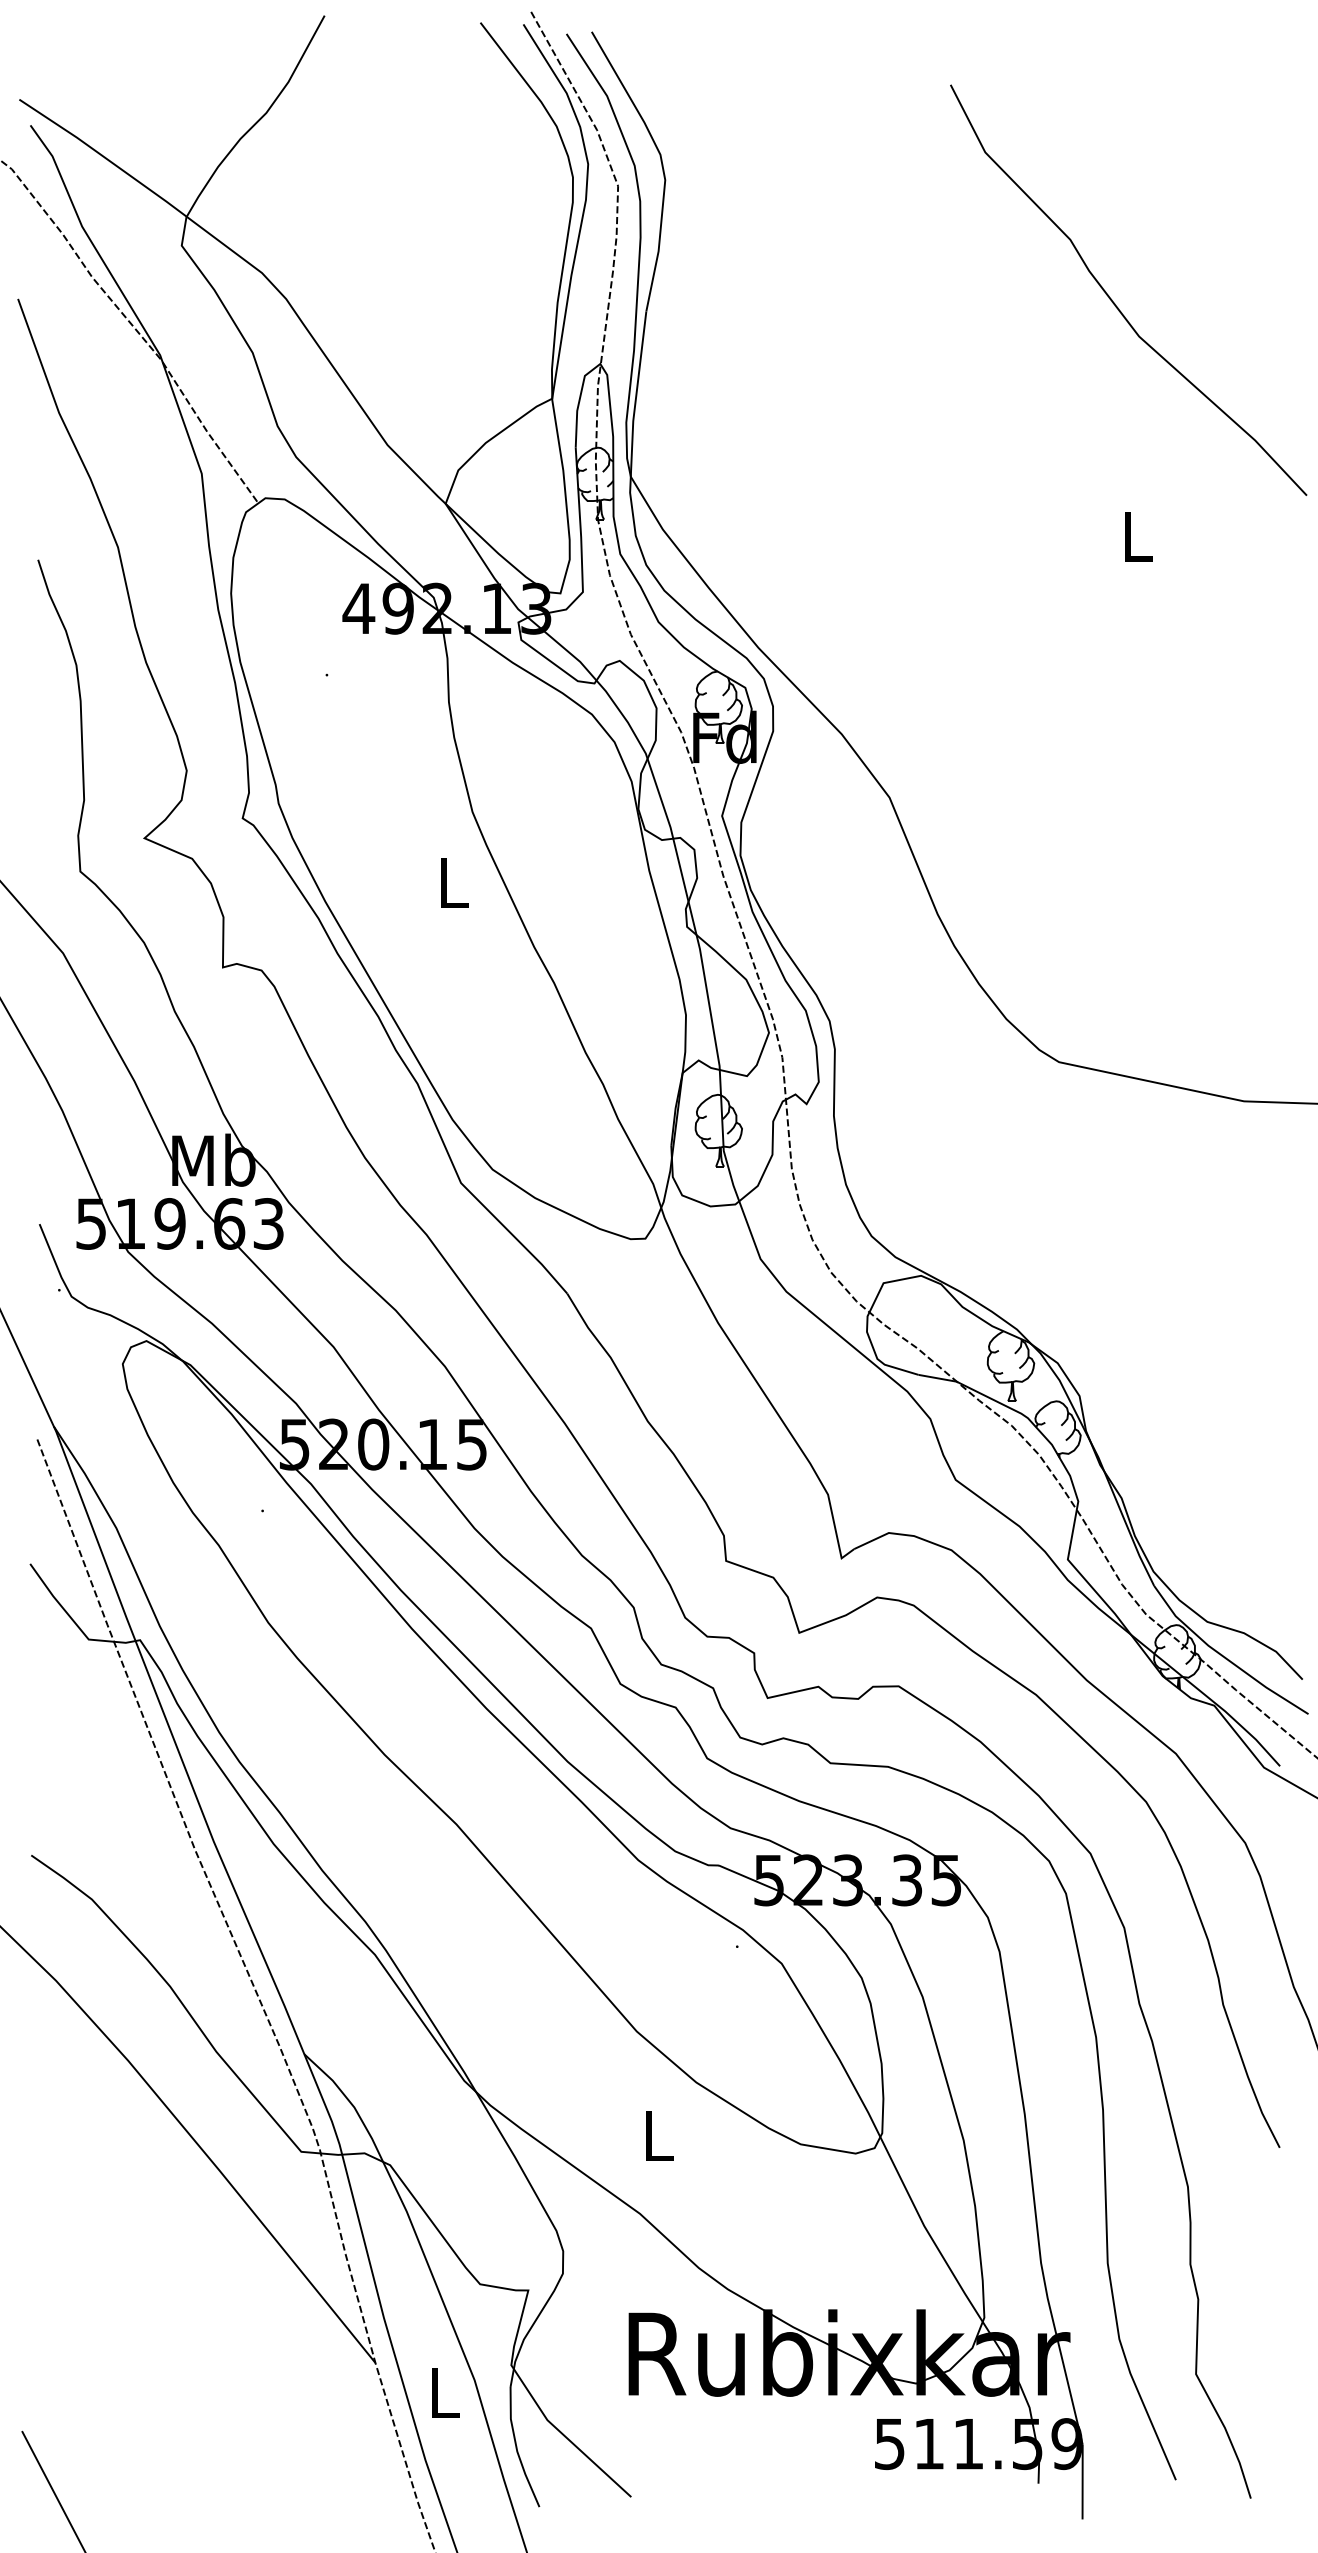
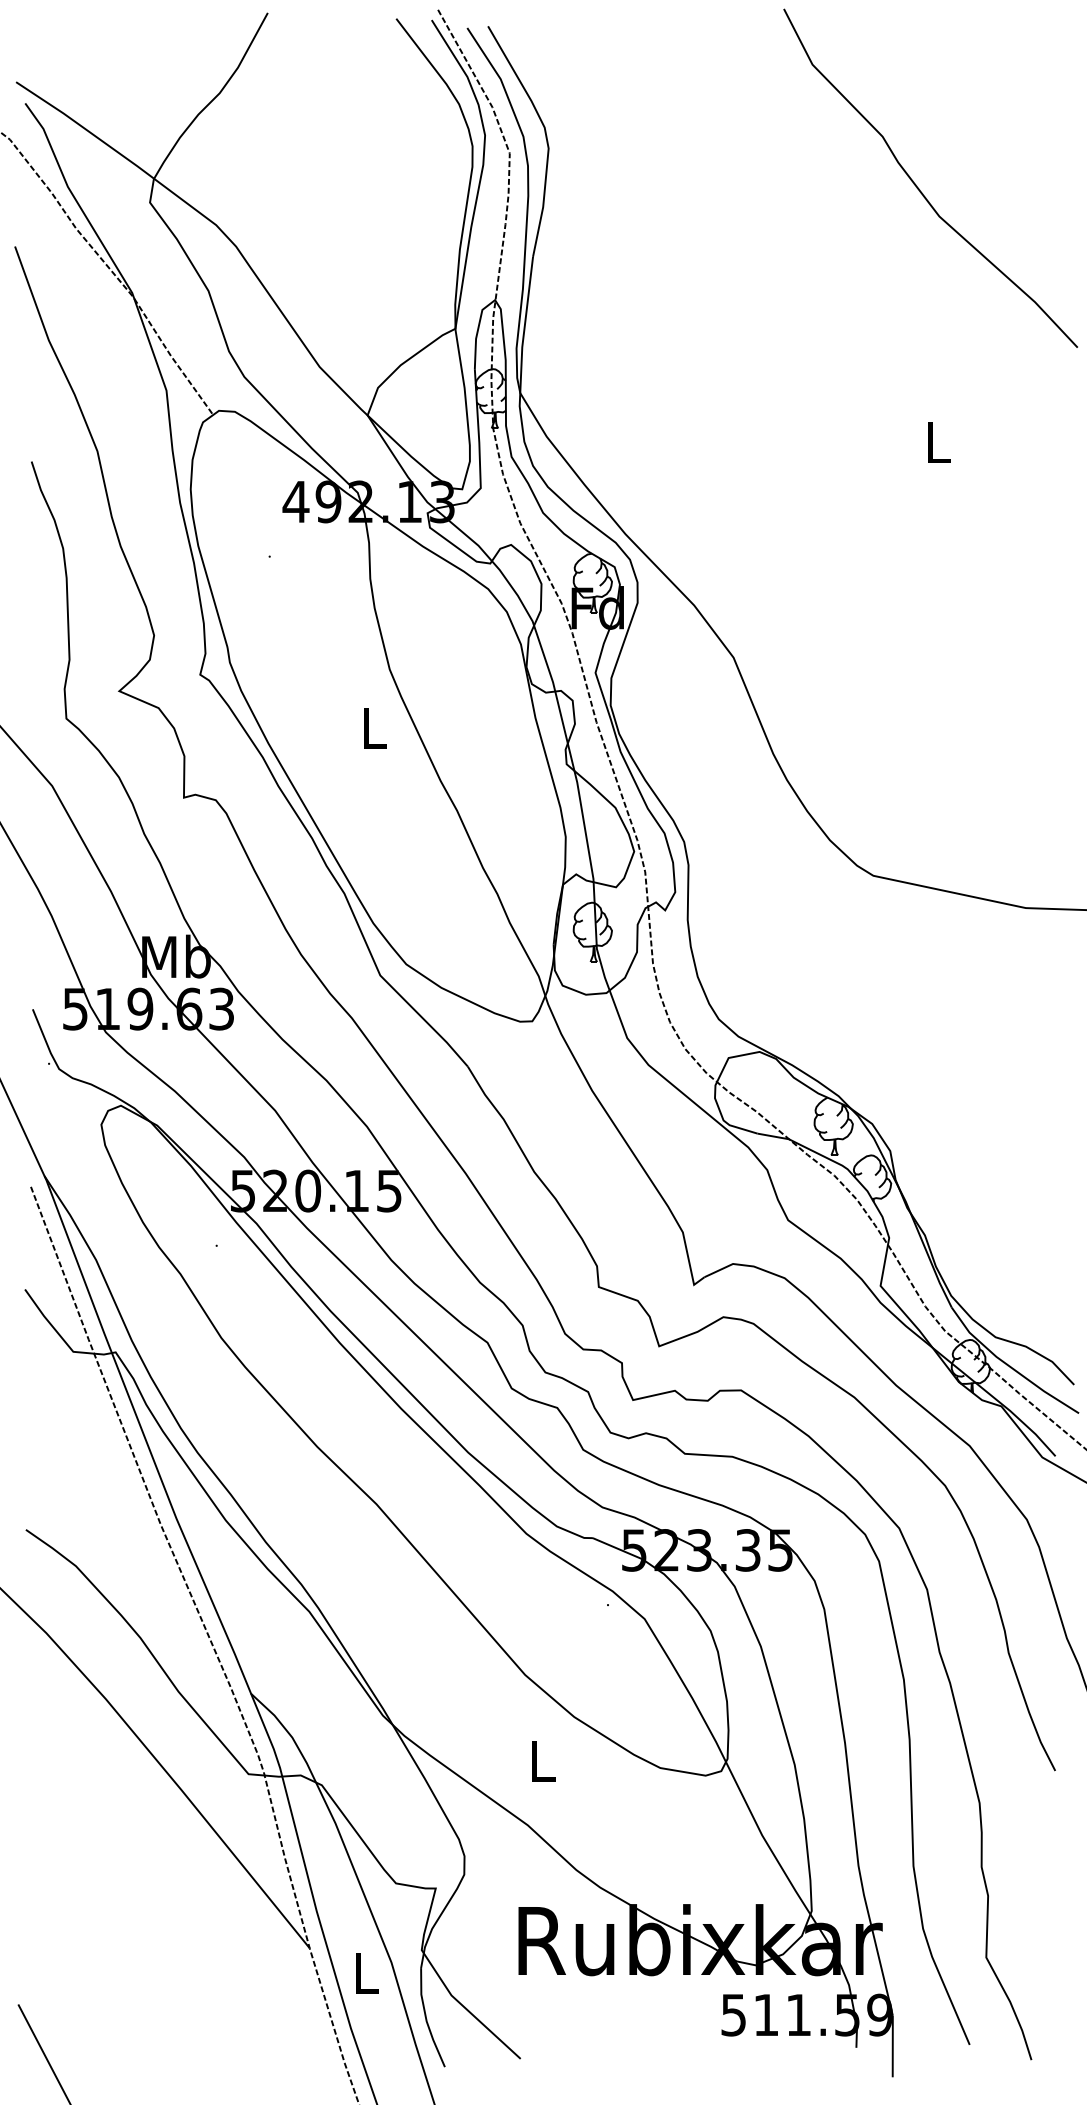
curve: (1112, 299) -> (917, 185), moved

